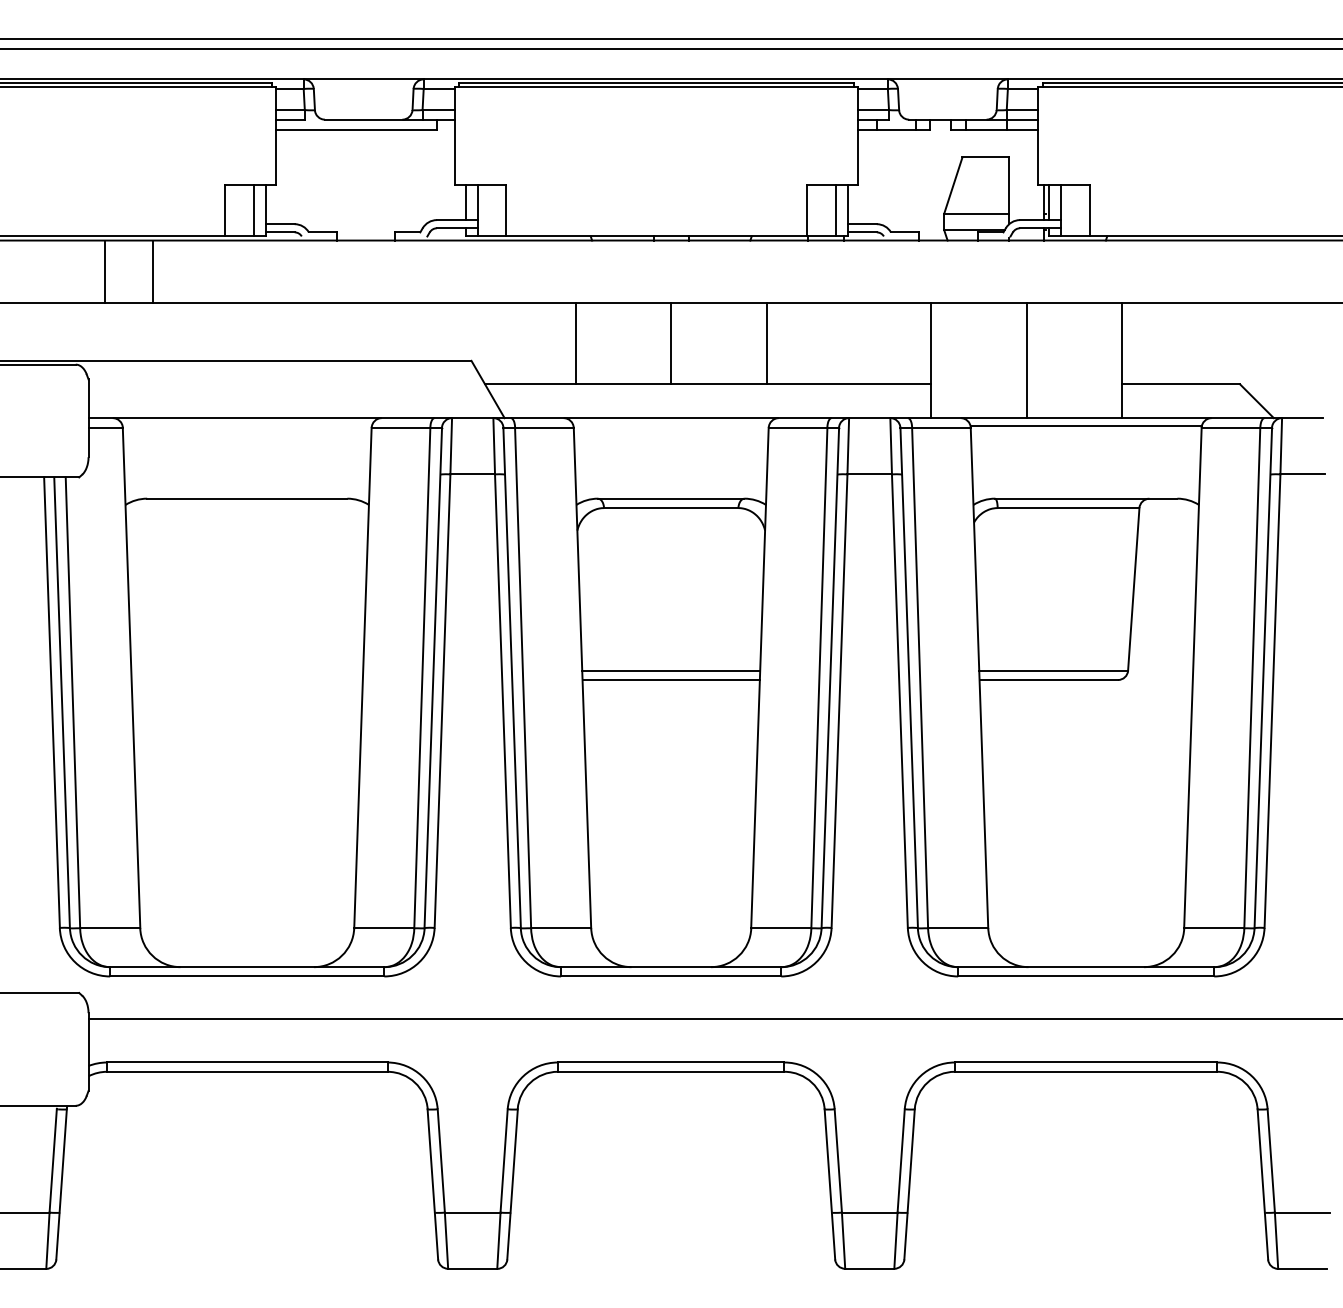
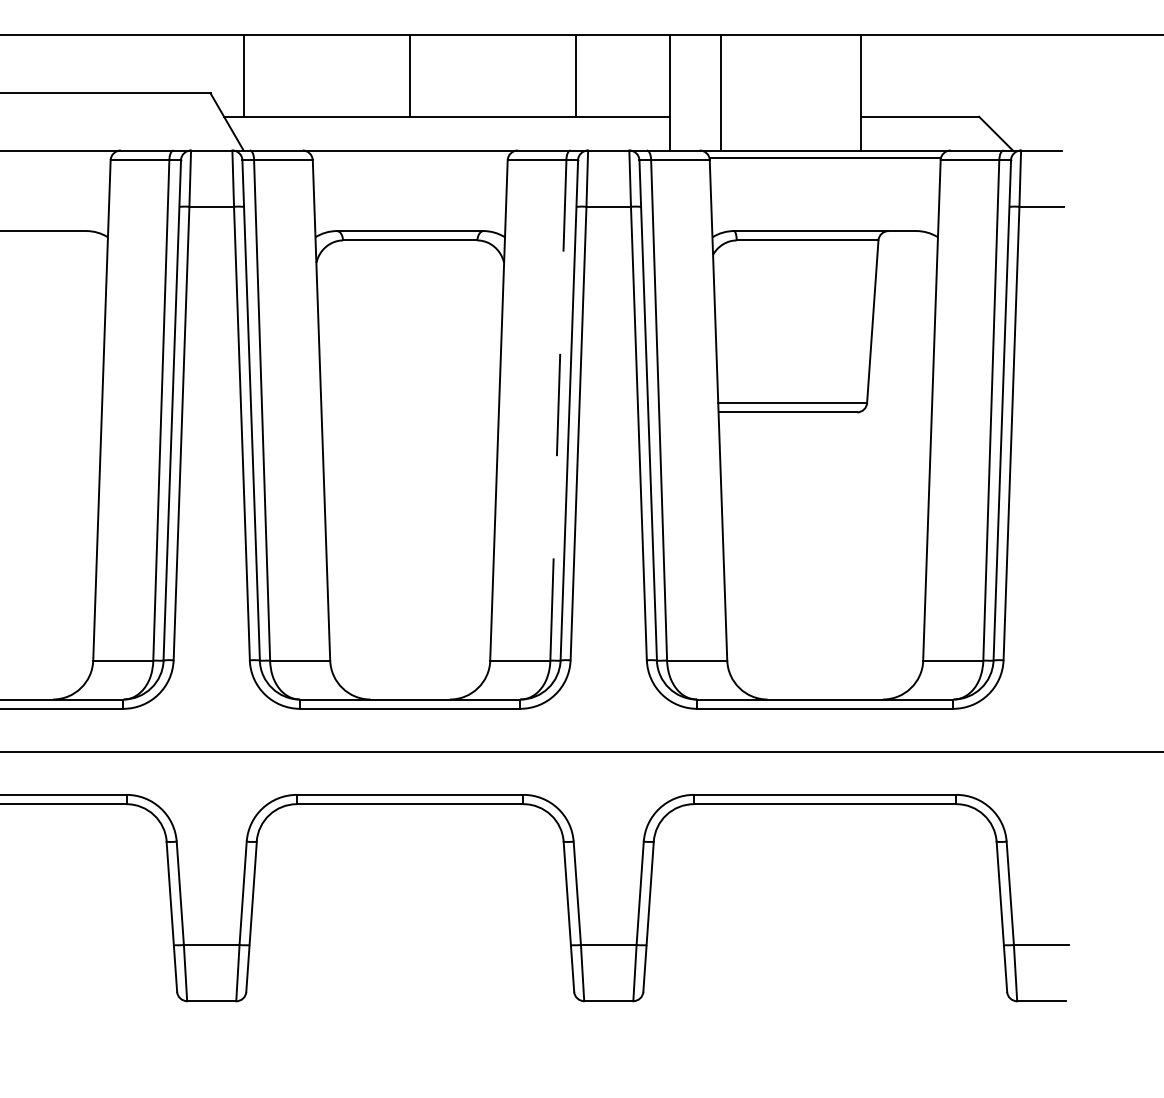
line: (575, 343) -> (243, 75), moved
line: (766, 343) -> (575, 75), moved
line: (1026, 360) -> (720, 92), moved
line: (671, 670) -> (410, 402), removed
line: (819, 677) -> (558, 409), solid -> dashed
line: (670, 679) -> (409, 411), removed

